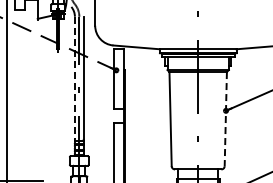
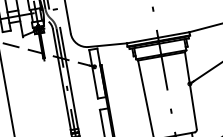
line: (74, 78) -> (61, 79), dashed -> solid
line: (225, 119) -> (190, 91), dashed -> solid

